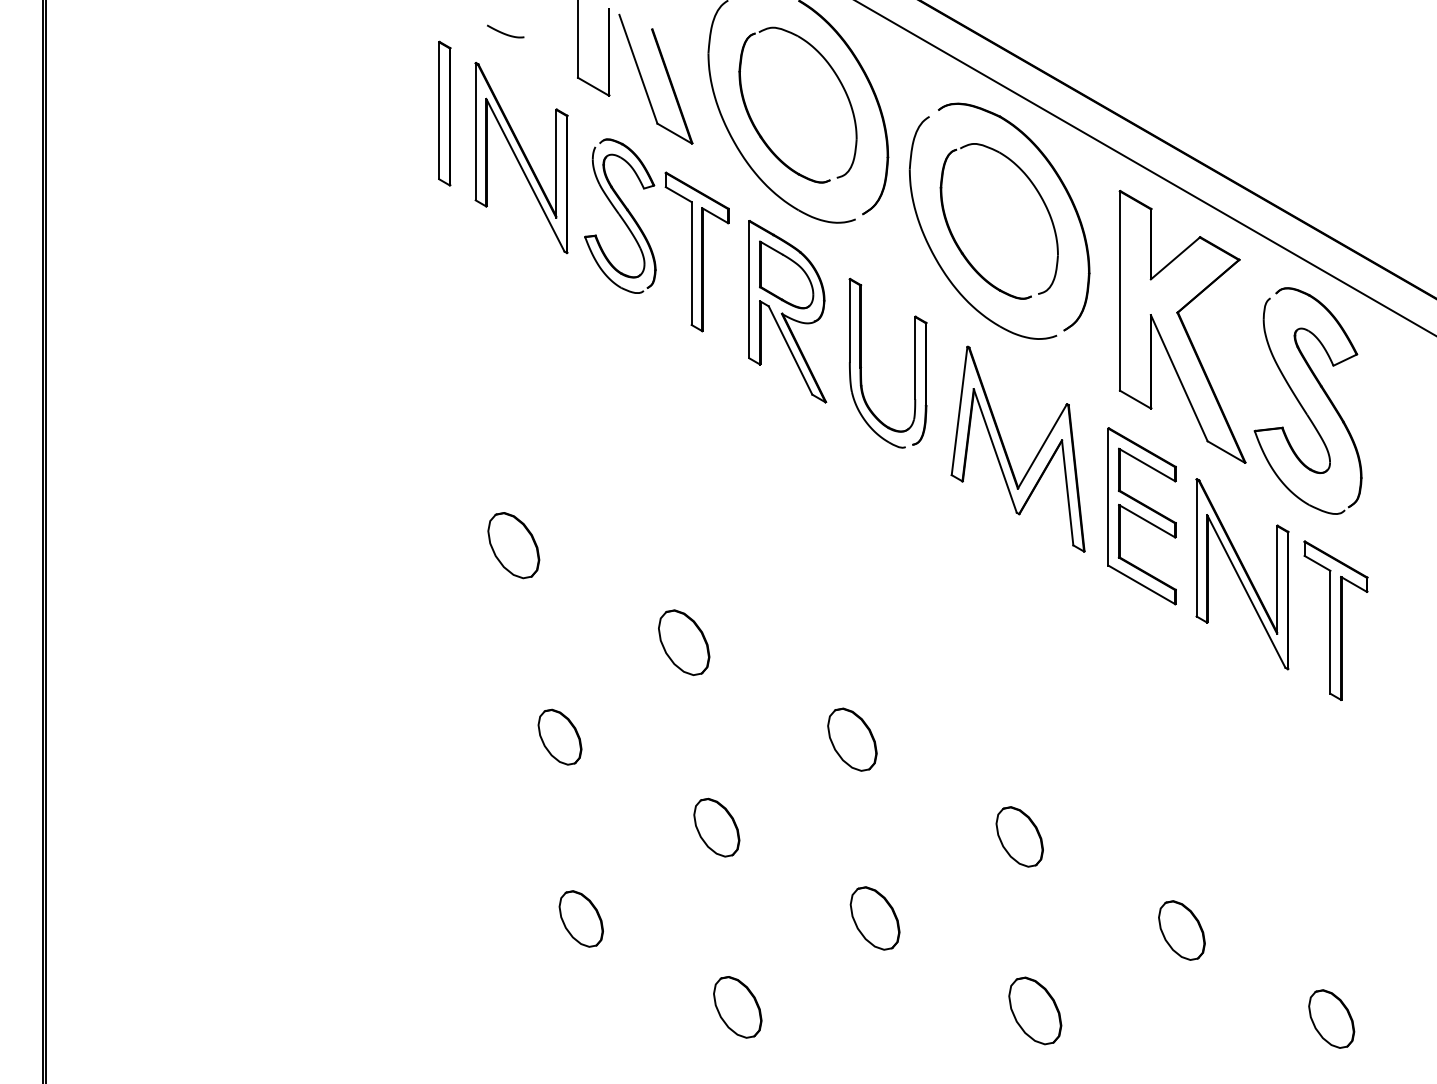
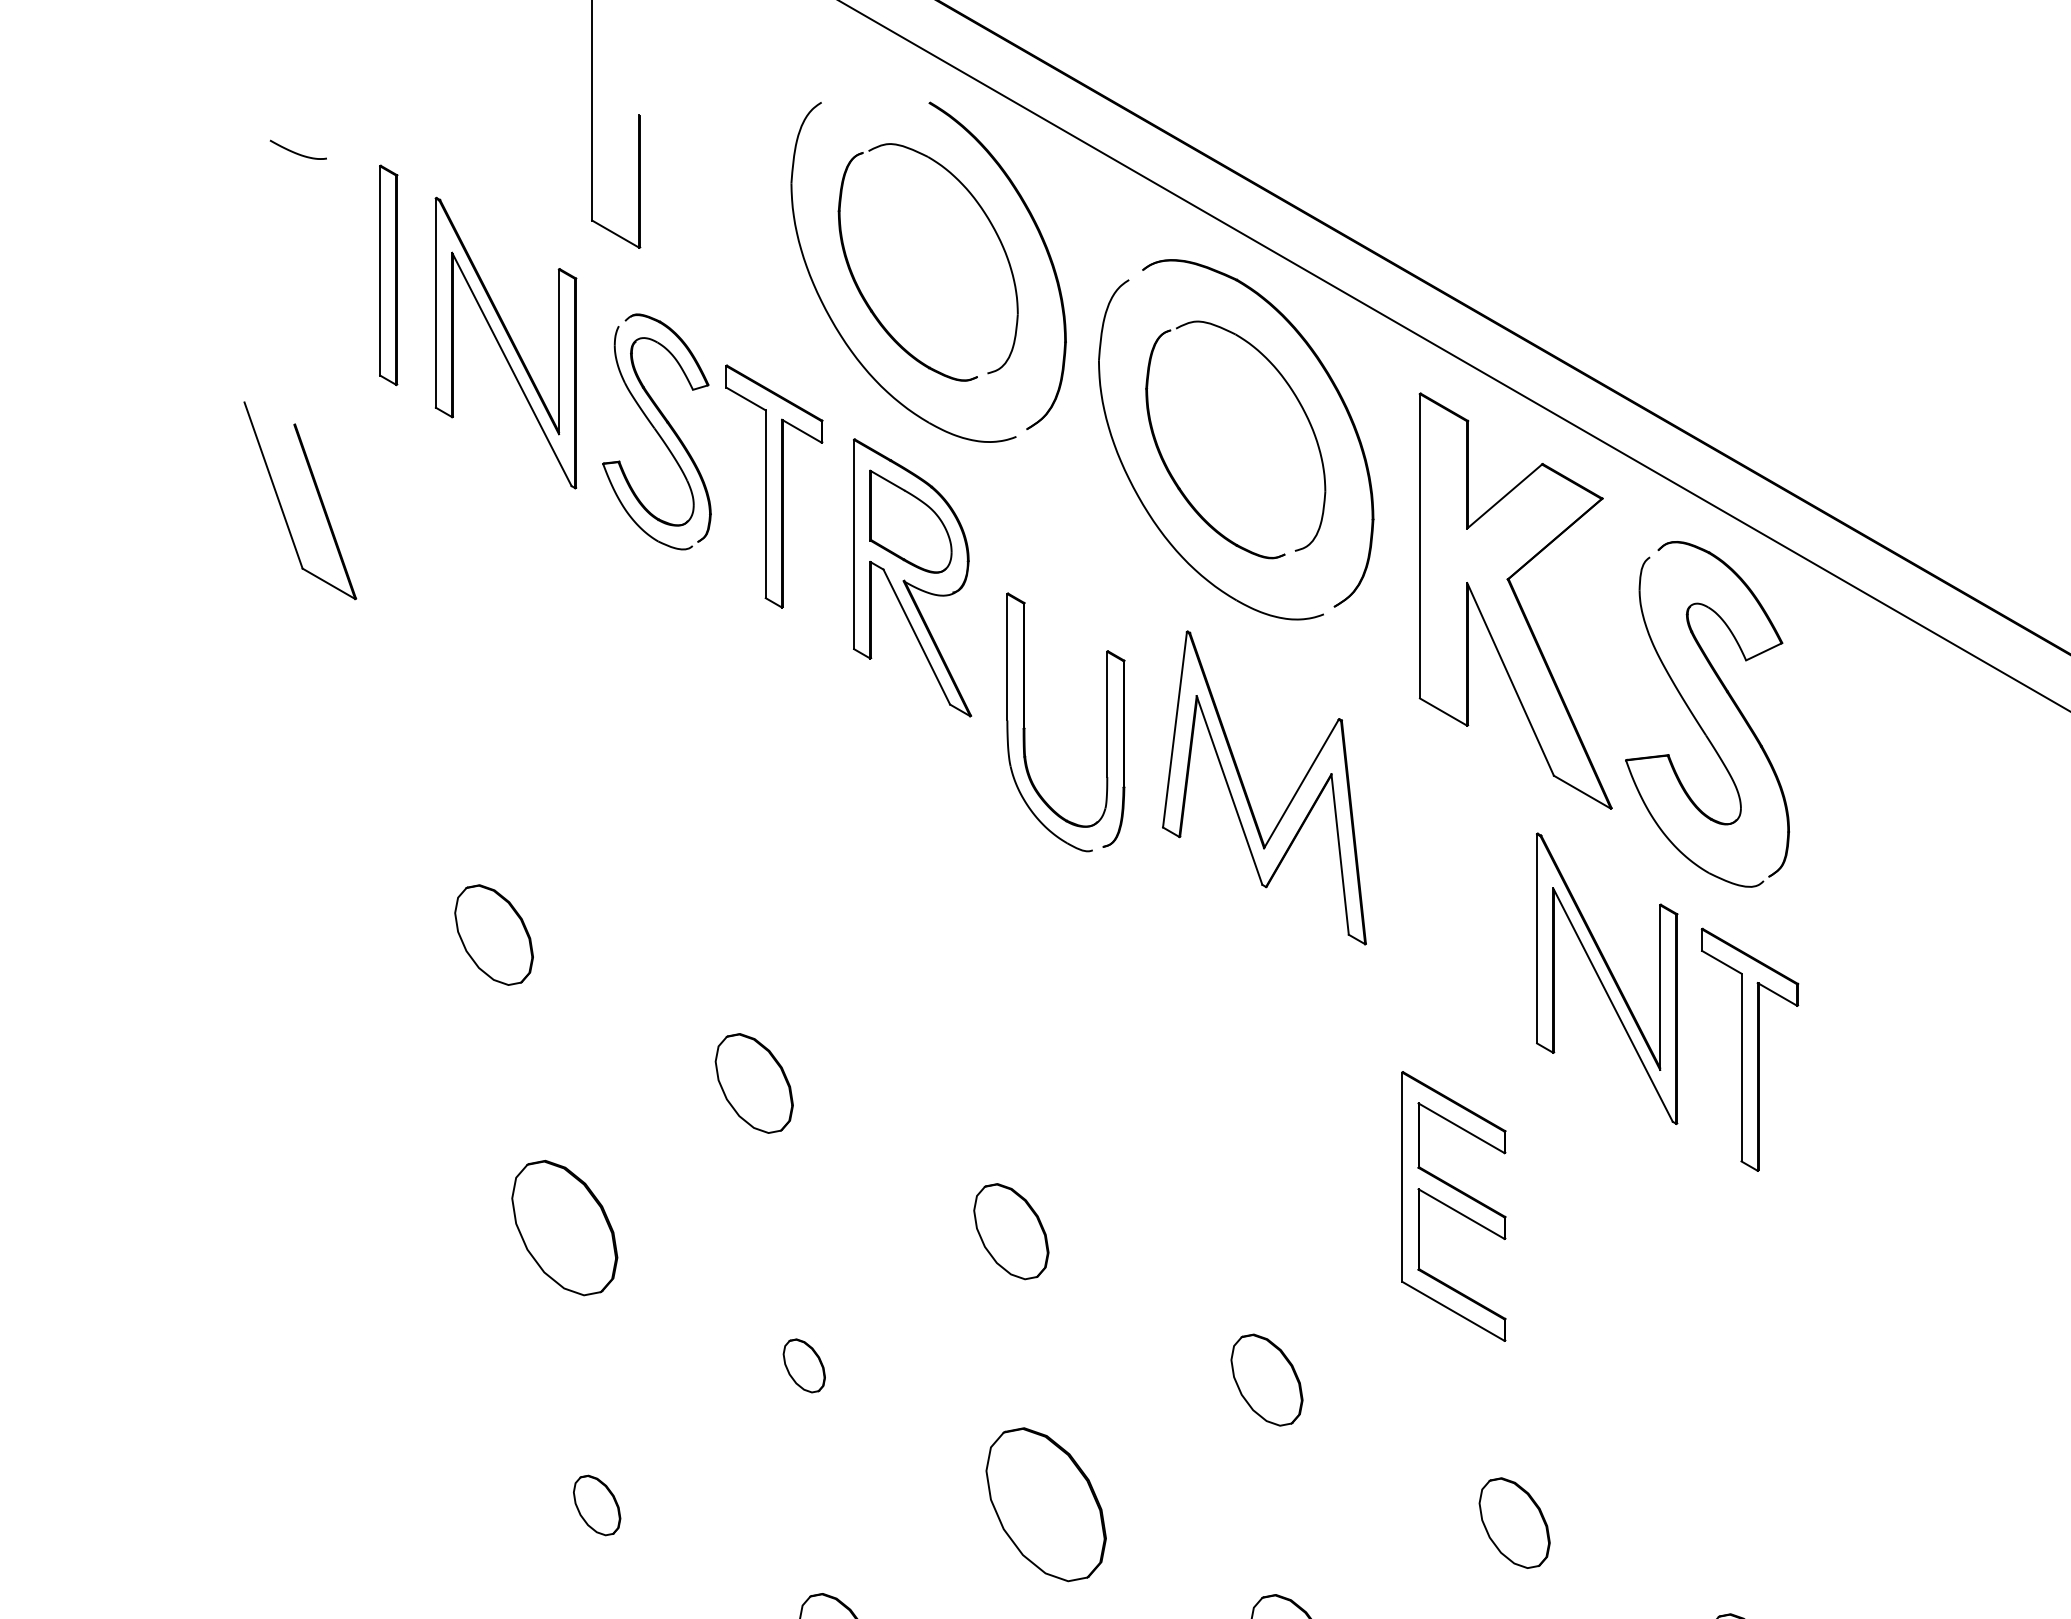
curve: (505, 33) -> (298, 152), moved
part: (666, 74) -> (316, 493), moved
part: (861, 362) -> (1025, 721), moved
part: (1141, 516) -> (1452, 1206), moved
part: (559, 736) -> (563, 1226), size x1.6
part: (716, 827) -> (803, 1365), size x0.6
part: (580, 918) -> (595, 1504), size x0.7
part: (874, 918) -> (1045, 1504), size x1.6

